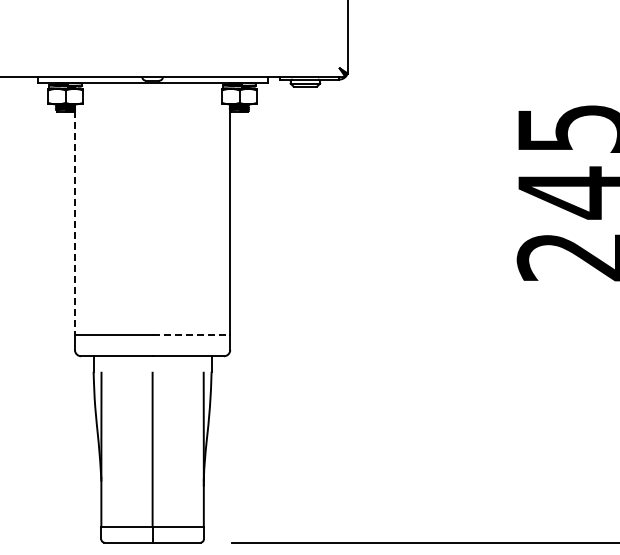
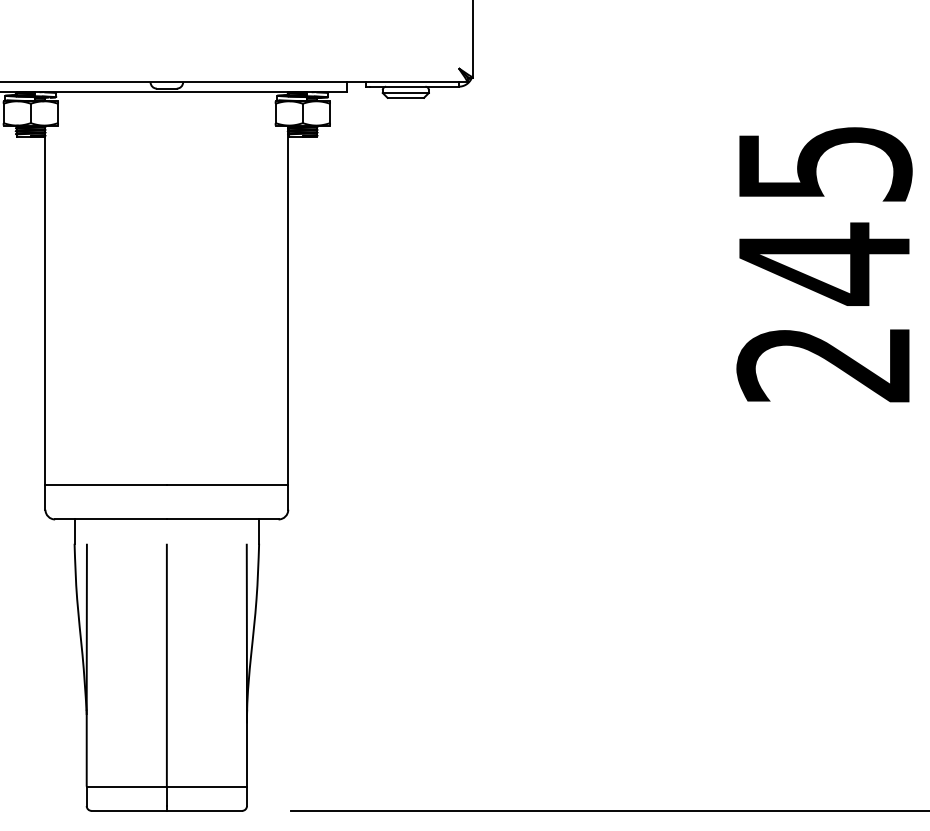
line: (74, 222) -> (44, 310), dashed -> solid
line: (191, 334) -> (227, 485), dashed -> solid

